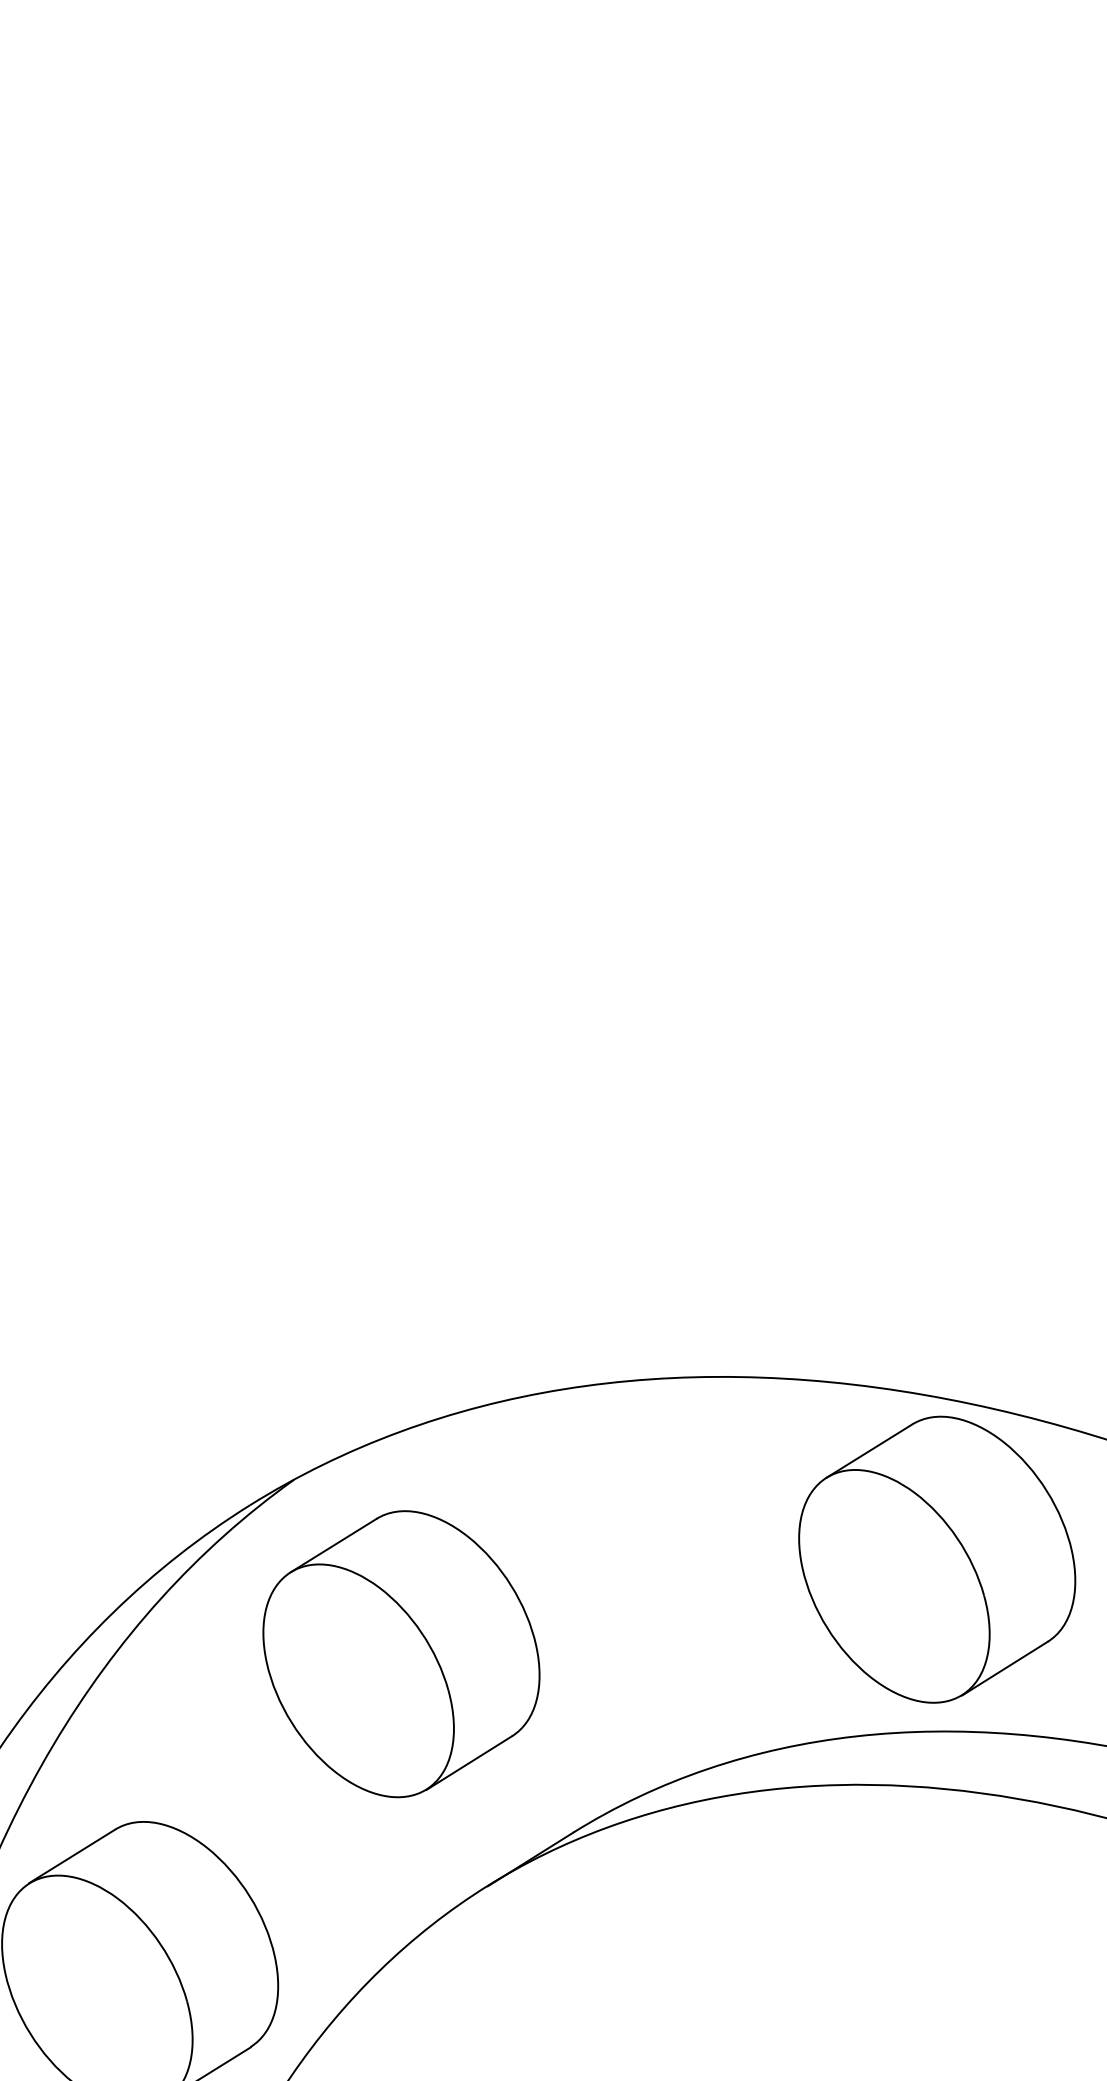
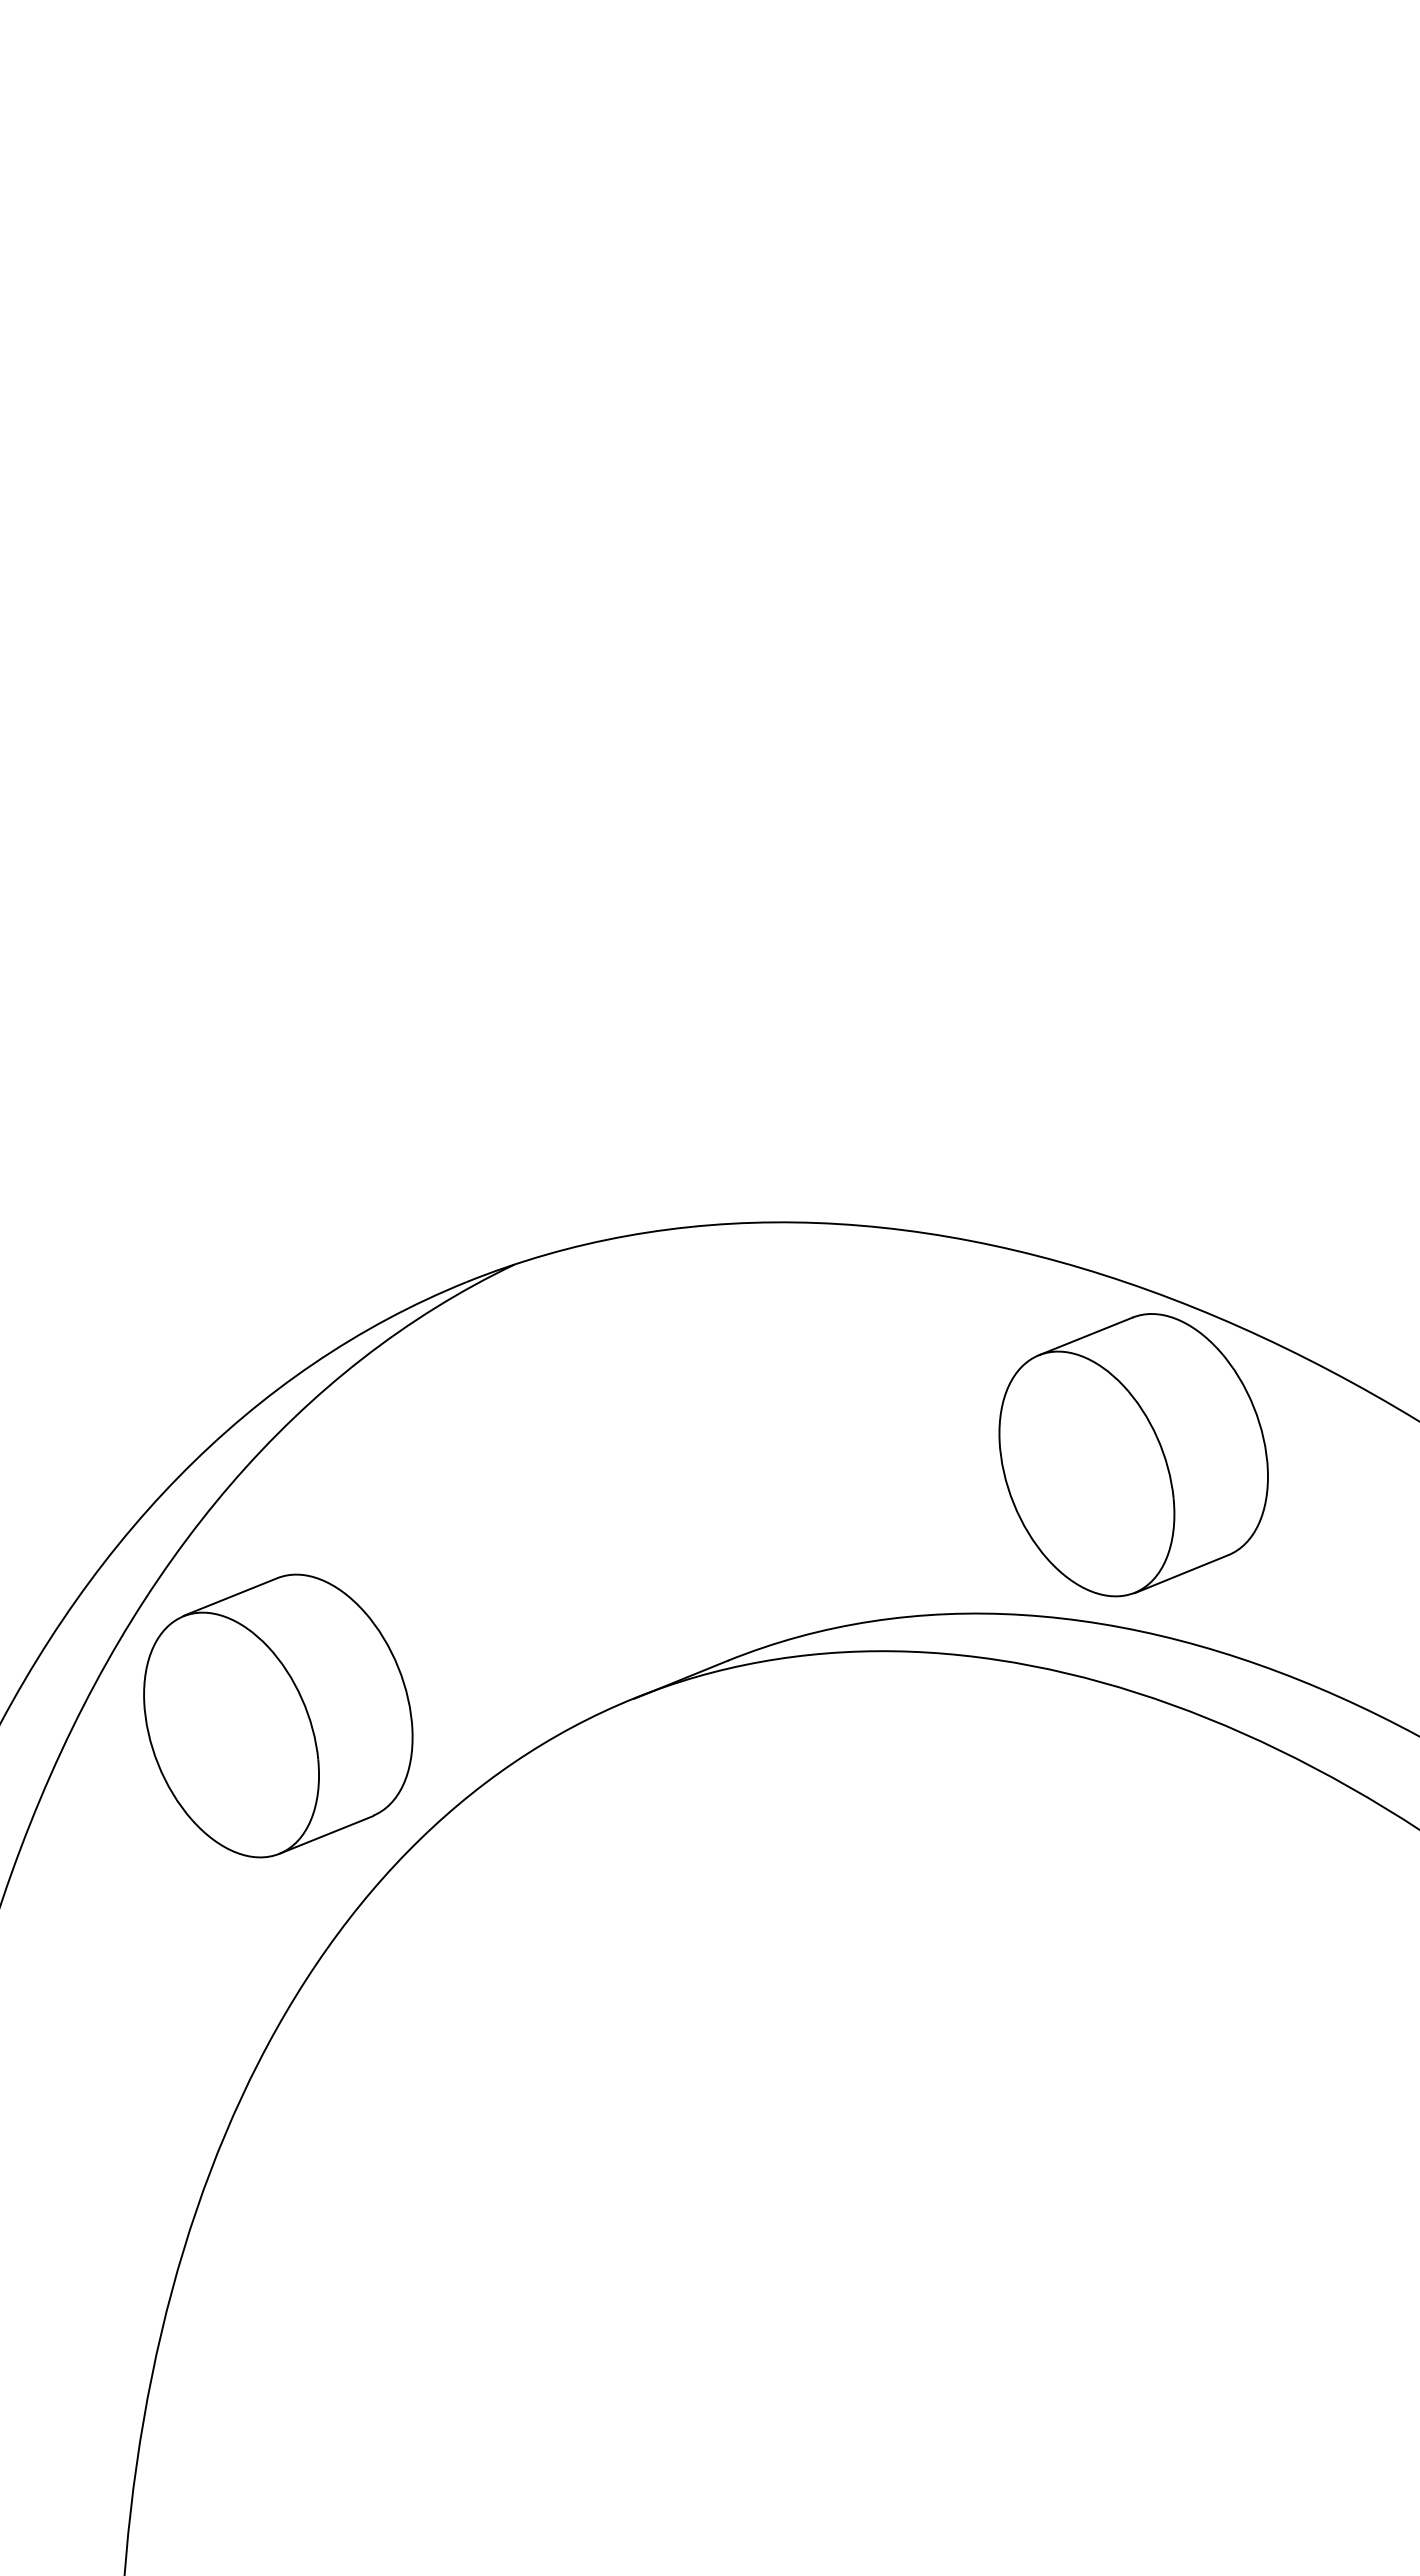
part: (401, 1654) -> (589, 1455), removed

